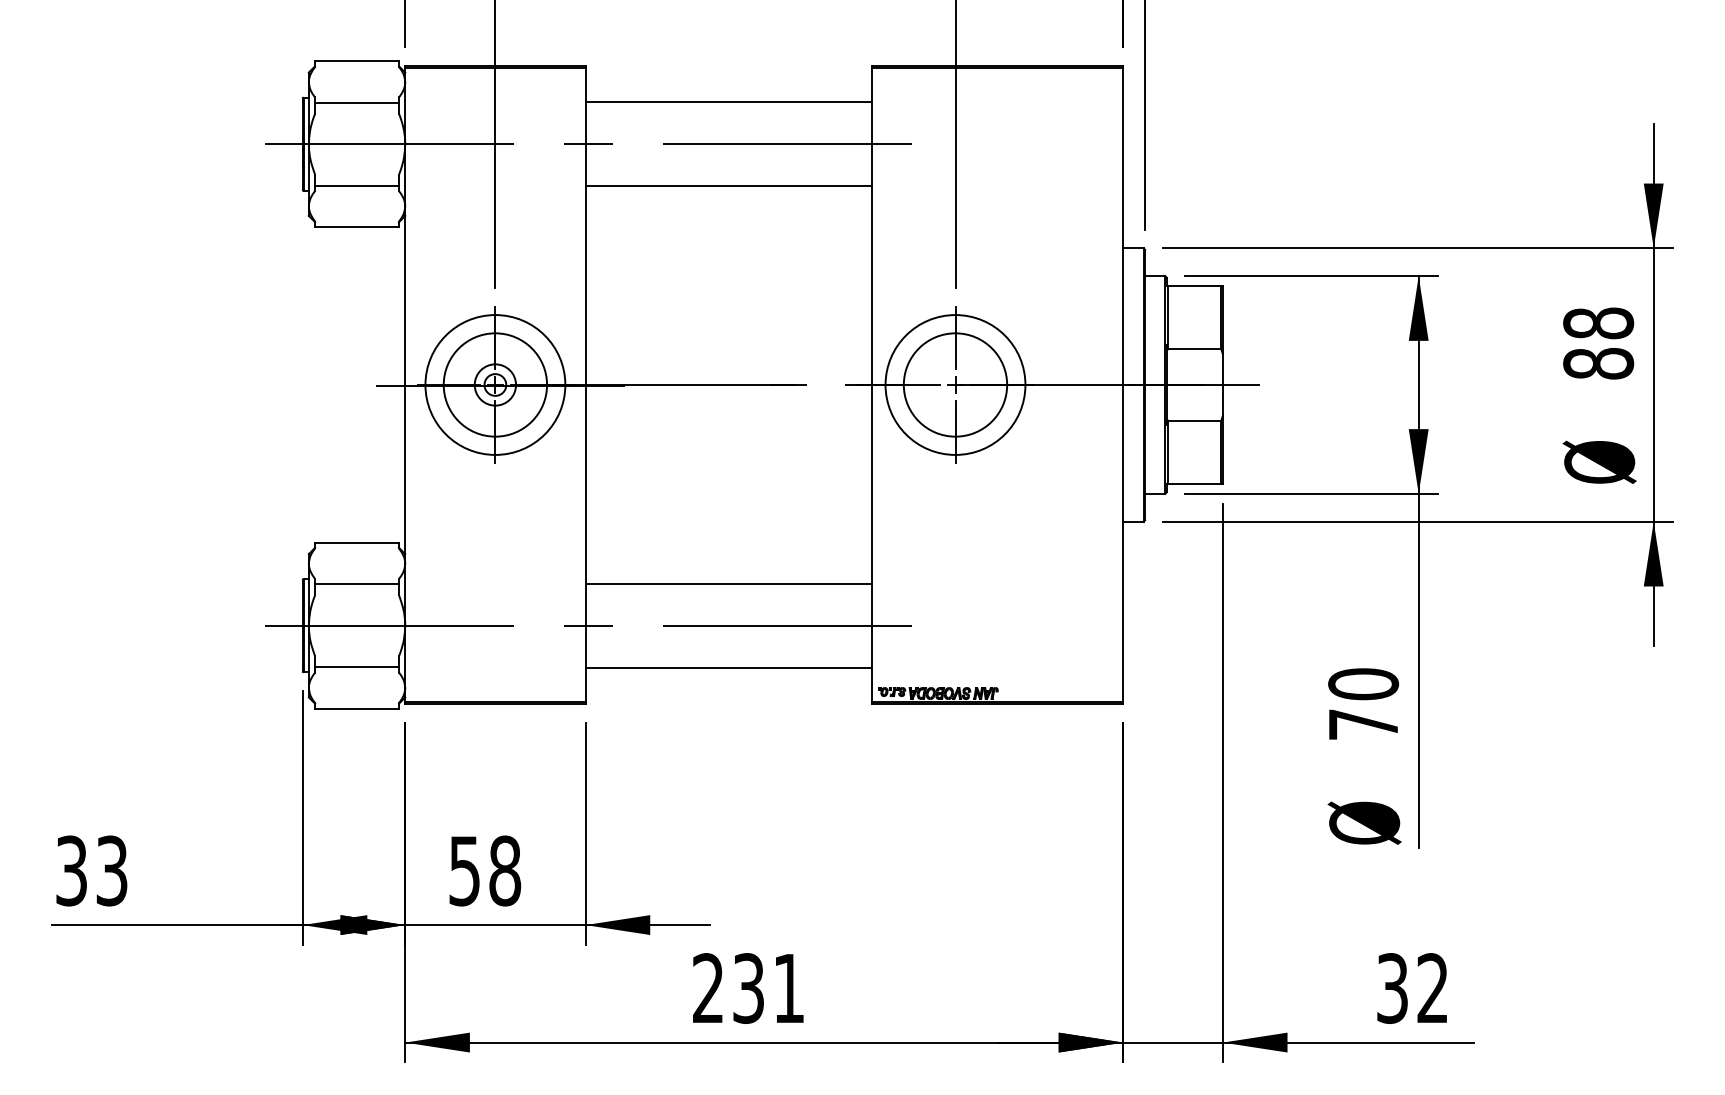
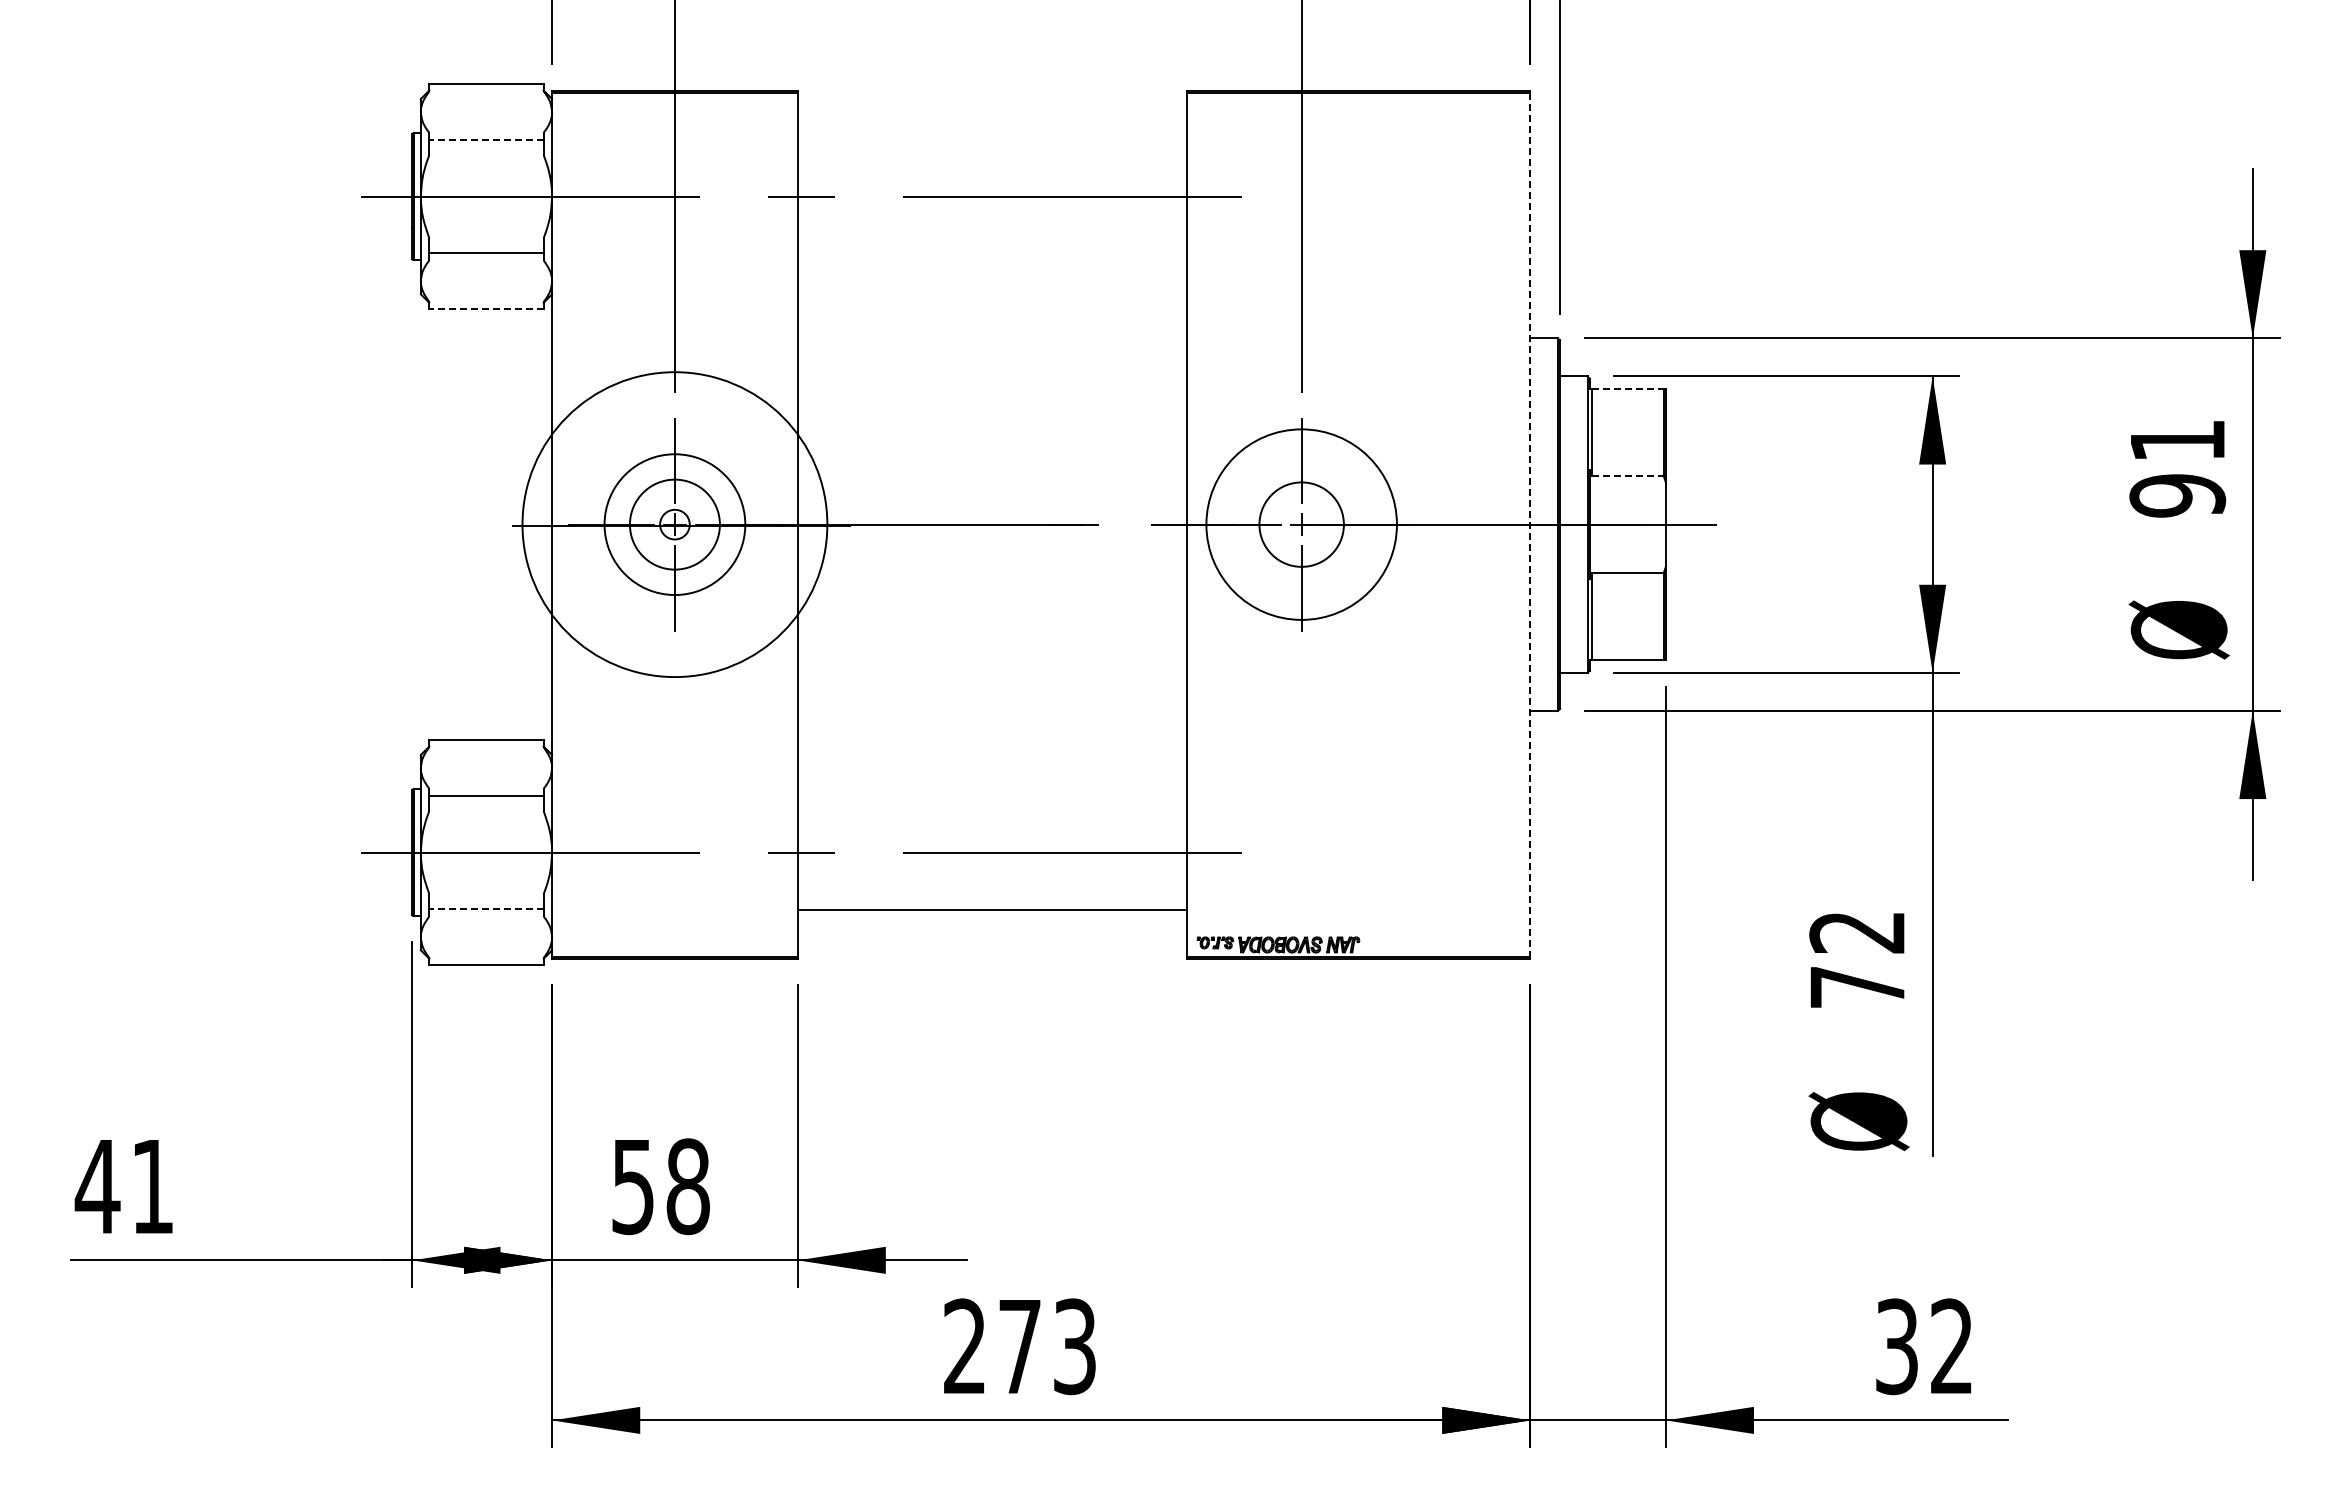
line: (728, 102) -> (992, 139), removed
line: (357, 103) -> (486, 140), solid -> dashed
line: (728, 185) -> (992, 253), removed
line: (357, 227) -> (486, 309), solid -> dashed
line: (1195, 285) -> (1628, 389), solid -> dashed
text: (1598, 343) -> (2177, 468), 88 -> 91
line: (1195, 349) -> (1628, 476), solid -> dashed
circle: (495, 384) -> (674, 524), size x1.6
circle: (495, 384) -> (674, 524), size x1.6
circle: (955, 384) -> (1301, 524), size x0.6
line: (1123, 384) -> (1530, 524), solid -> dashed
line: (728, 583) -> (992, 795), removed
line: (357, 667) -> (486, 909), solid -> dashed
text: (1363, 683) -> (1857, 931), 70 -> 72
text: (90, 870) -> (123, 1186), 33 -> 41
text: (768, 988) -> (1047, 1346), 231 -> 273

